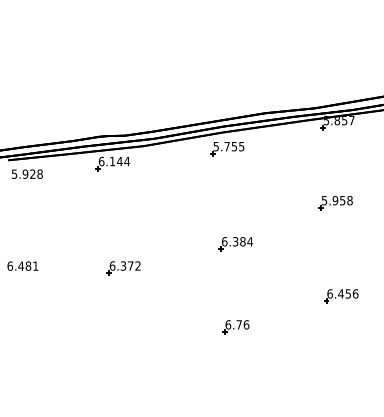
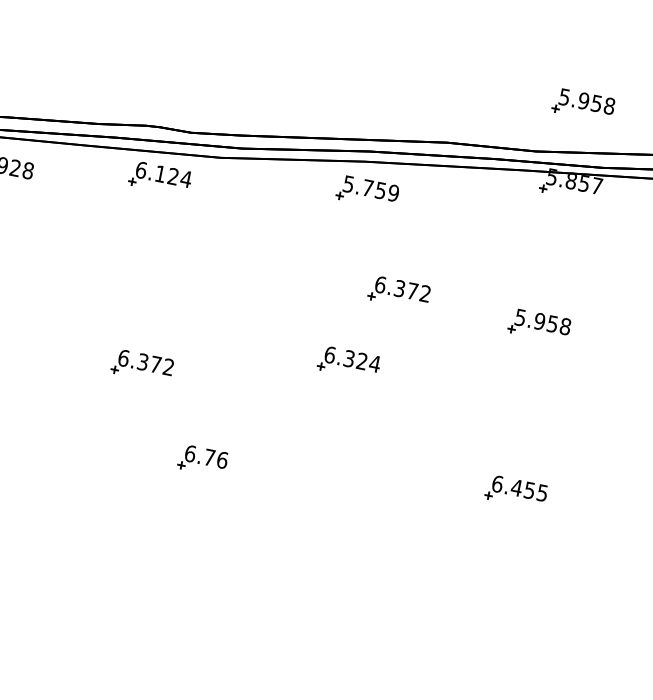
part: (335, 78) -> (582, 106), added
text: (241, 146) -> (393, 192), 5.755 -> 5.759
text: (119, 161) -> (172, 176), 6.144 -> 6.124
part: (255, 200) -> (398, 293), added
text: (242, 241) -> (361, 360), 6.384 -> 6.324
text: (355, 293) -> (542, 492), 6.456 -> 6.455
part: (235, 327) -> (202, 460), moved

